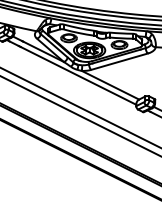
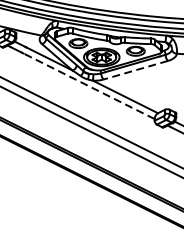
line: (119, 61) -> (135, 69), solid -> dashed
line: (78, 75) -> (89, 85), solid -> dashed

